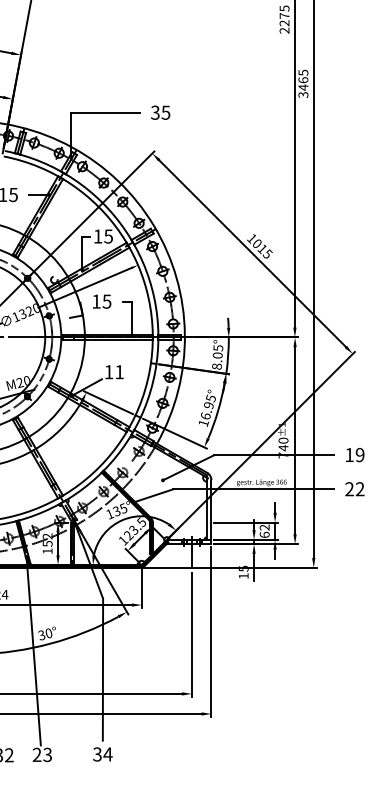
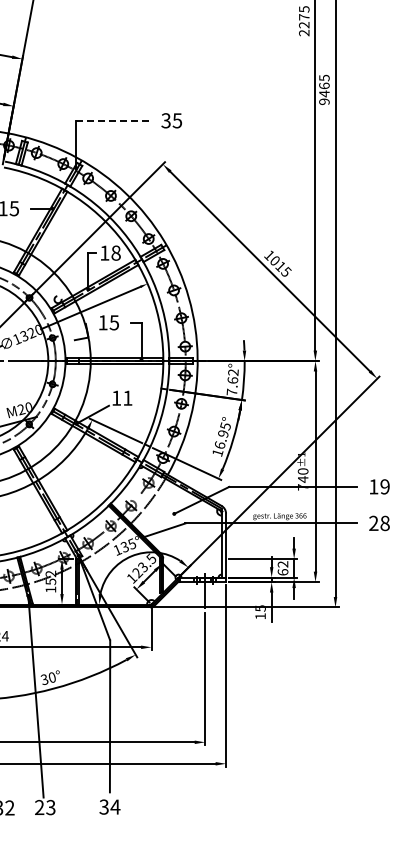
text: (303, 94) -> (324, 101), 3465 -> 9465
line: (105, 112) -> (112, 120), solid -> dashed
text: (108, 235) -> (115, 252), 15 -> 18
text: (217, 357) -> (232, 382), 8.05° -> 7.62°
text: (359, 489) -> (384, 523), 22 -> 28

